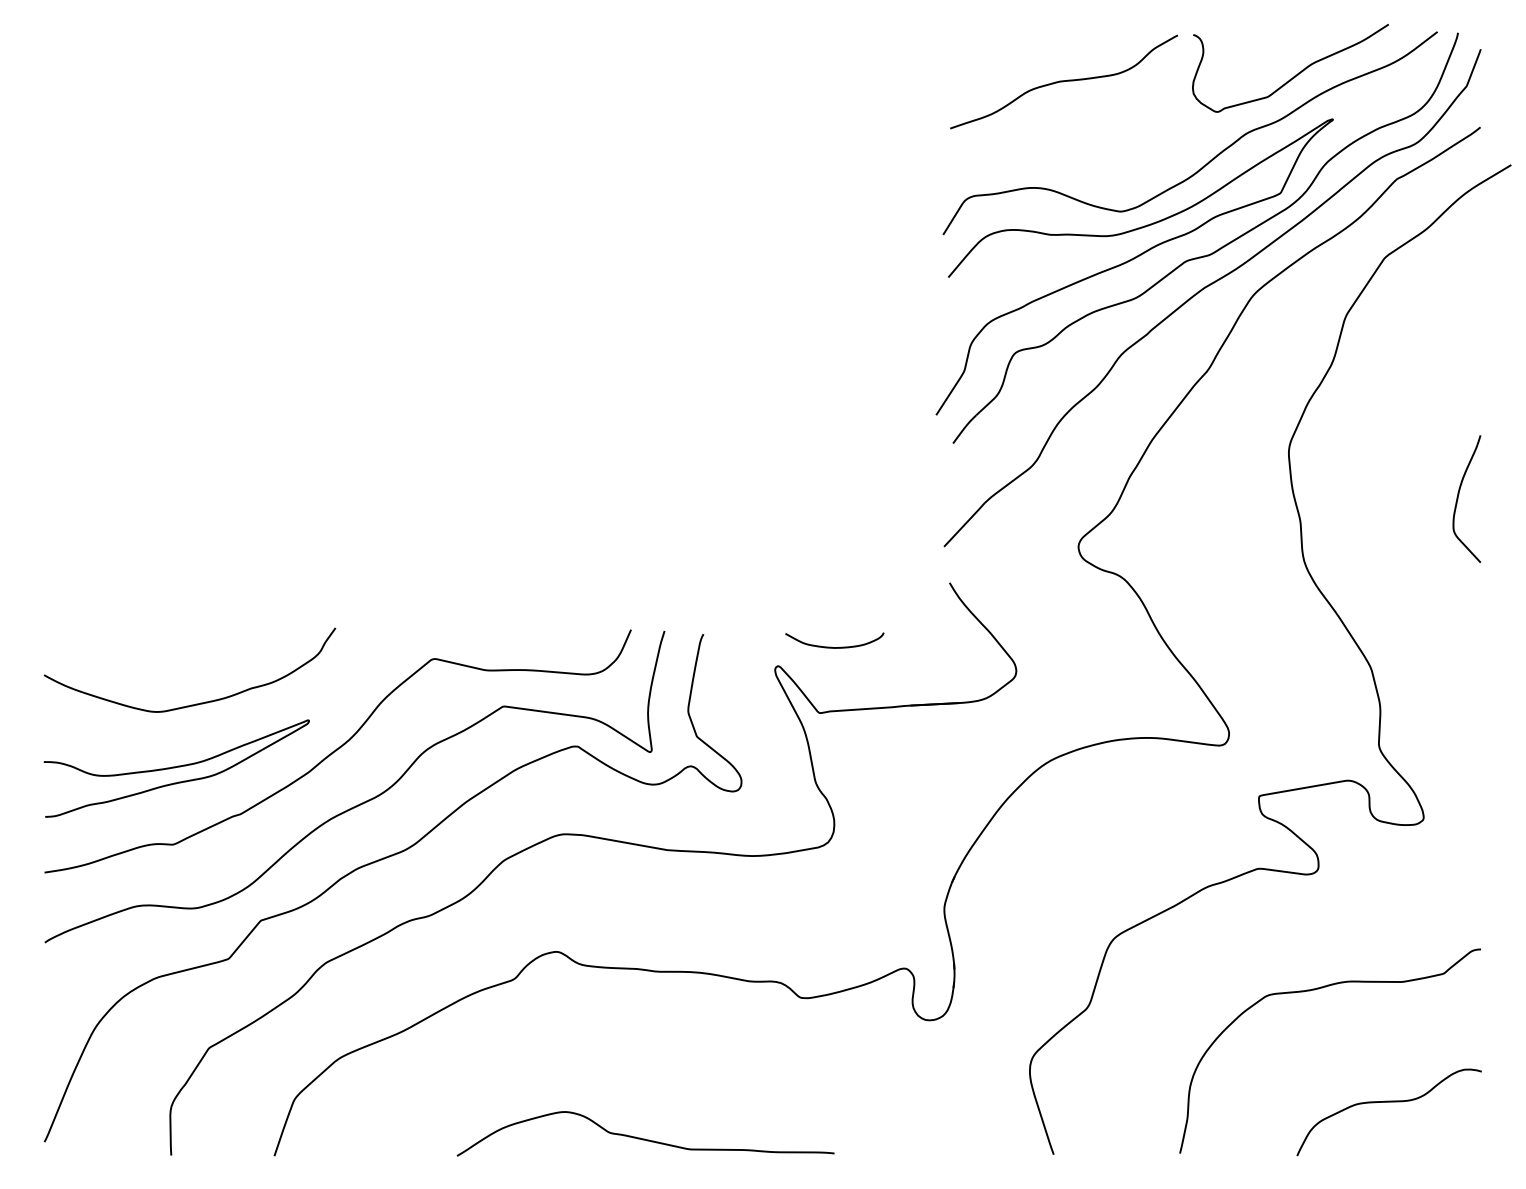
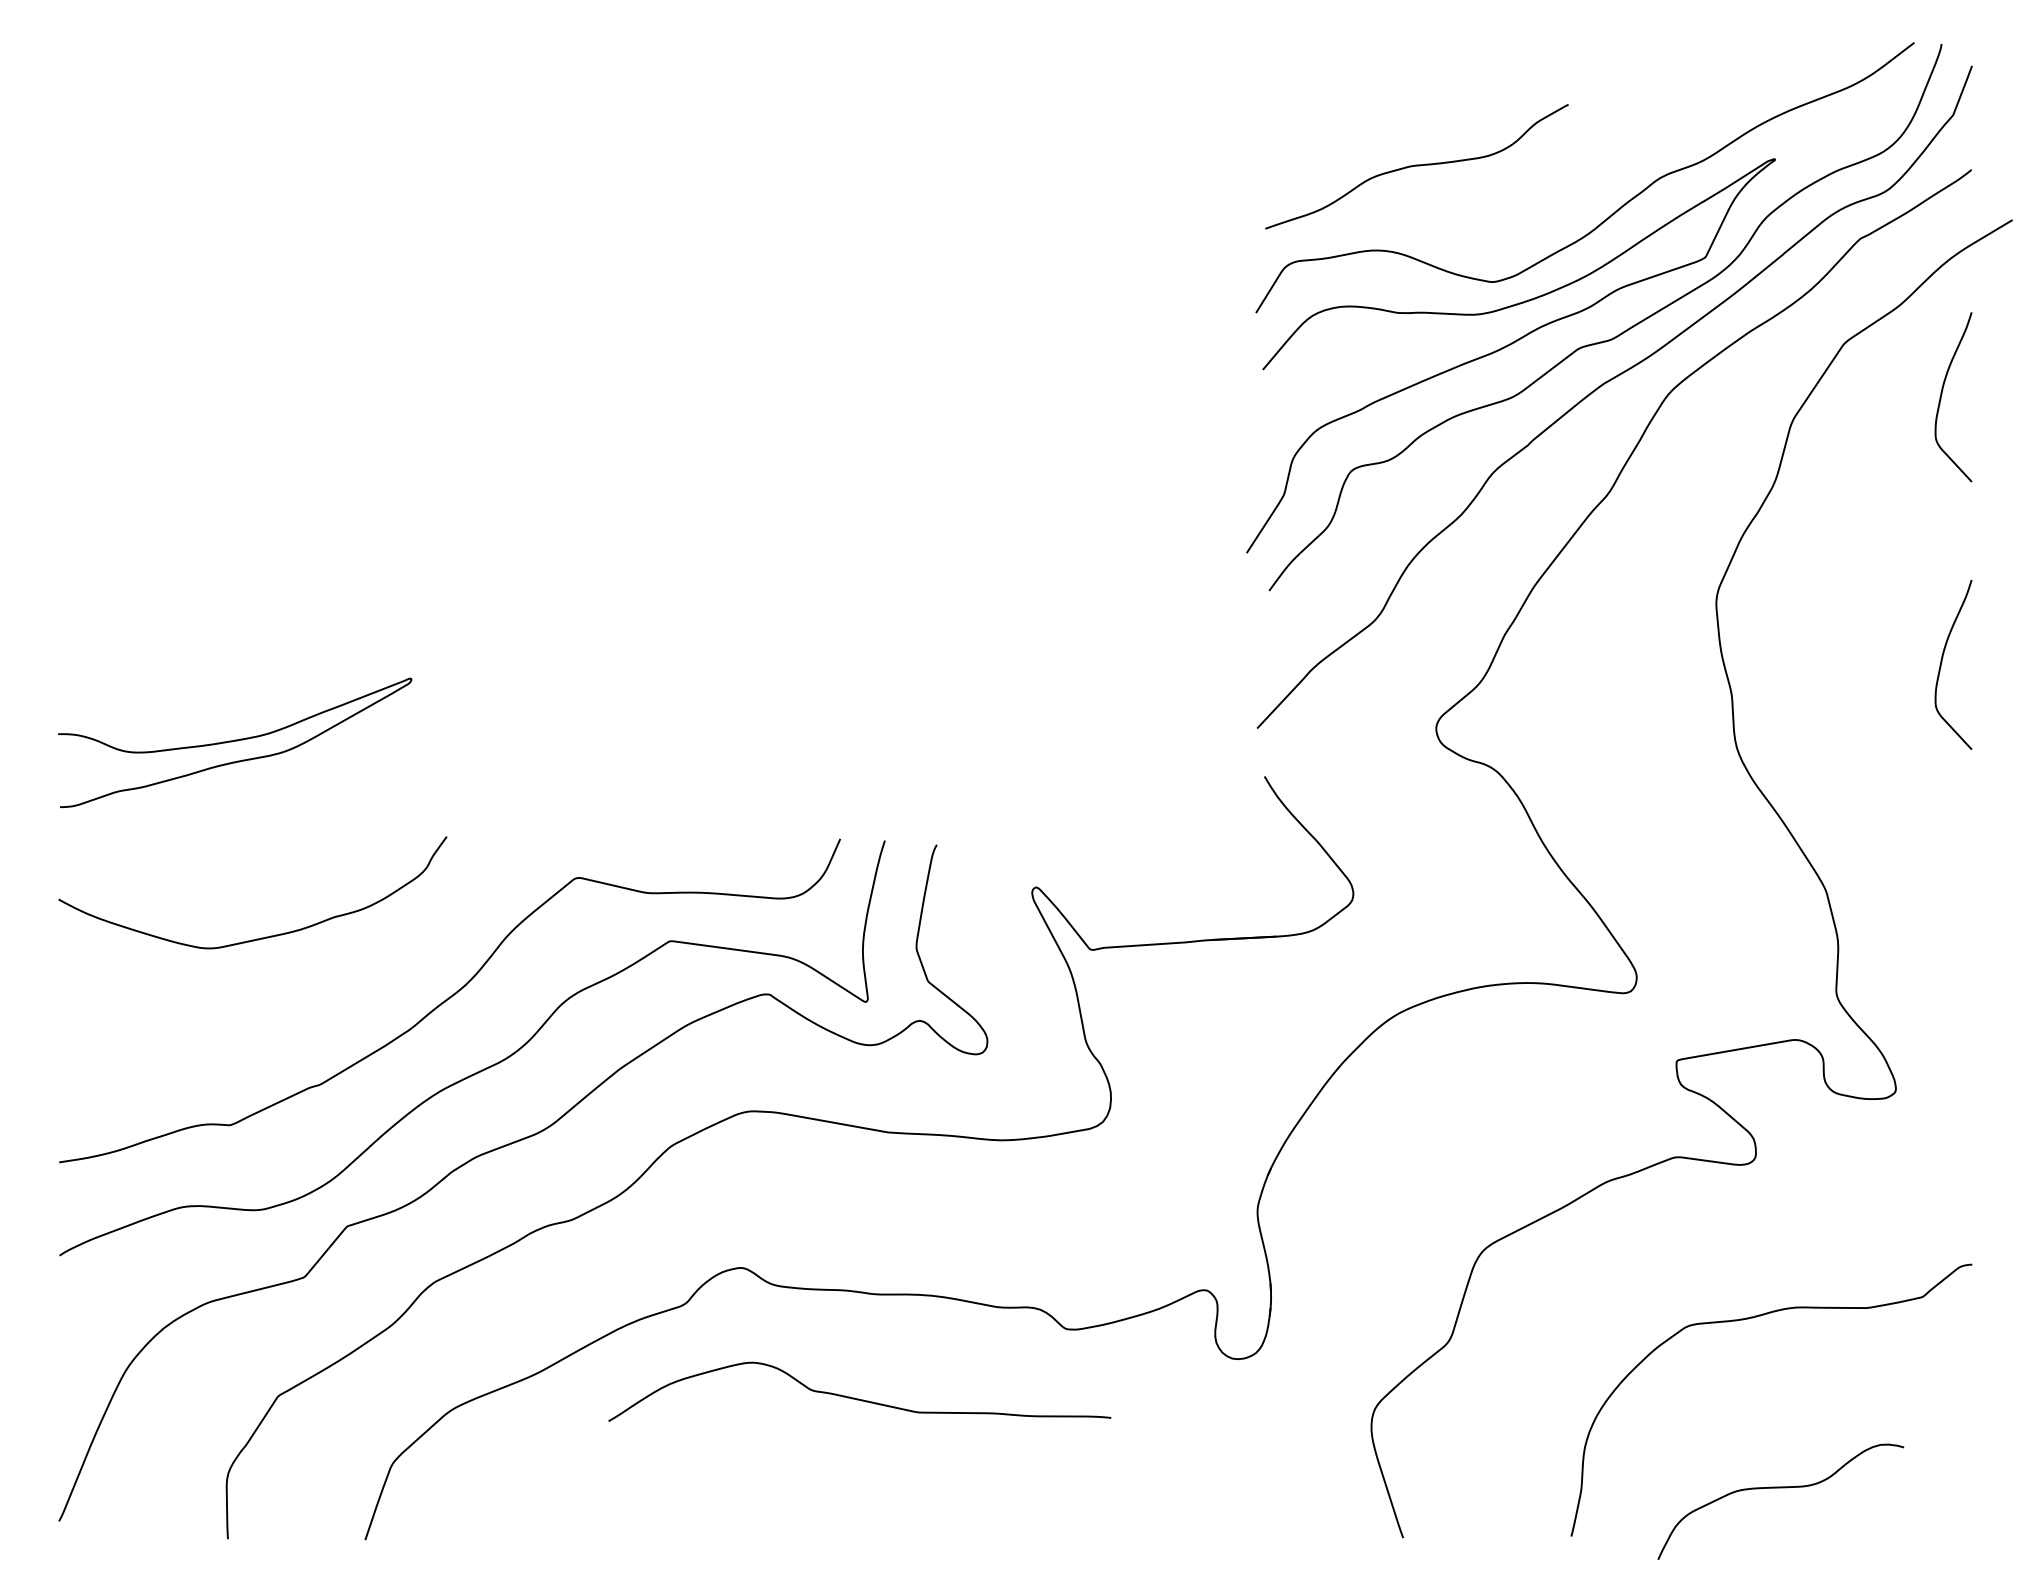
curve: (1294, 75) -> (1723, 100), removed
curve: (1063, 81) -> (1416, 166), moved
curve: (1458, 297) -> (1942, 396), added
curve: (831, 646) -> (1107, 861), removed
curve: (176, 767) -> (234, 741), moved
curve: (1388, 1102) -> (1779, 1488), moved
curve: (644, 1138) -> (858, 1397), moved

